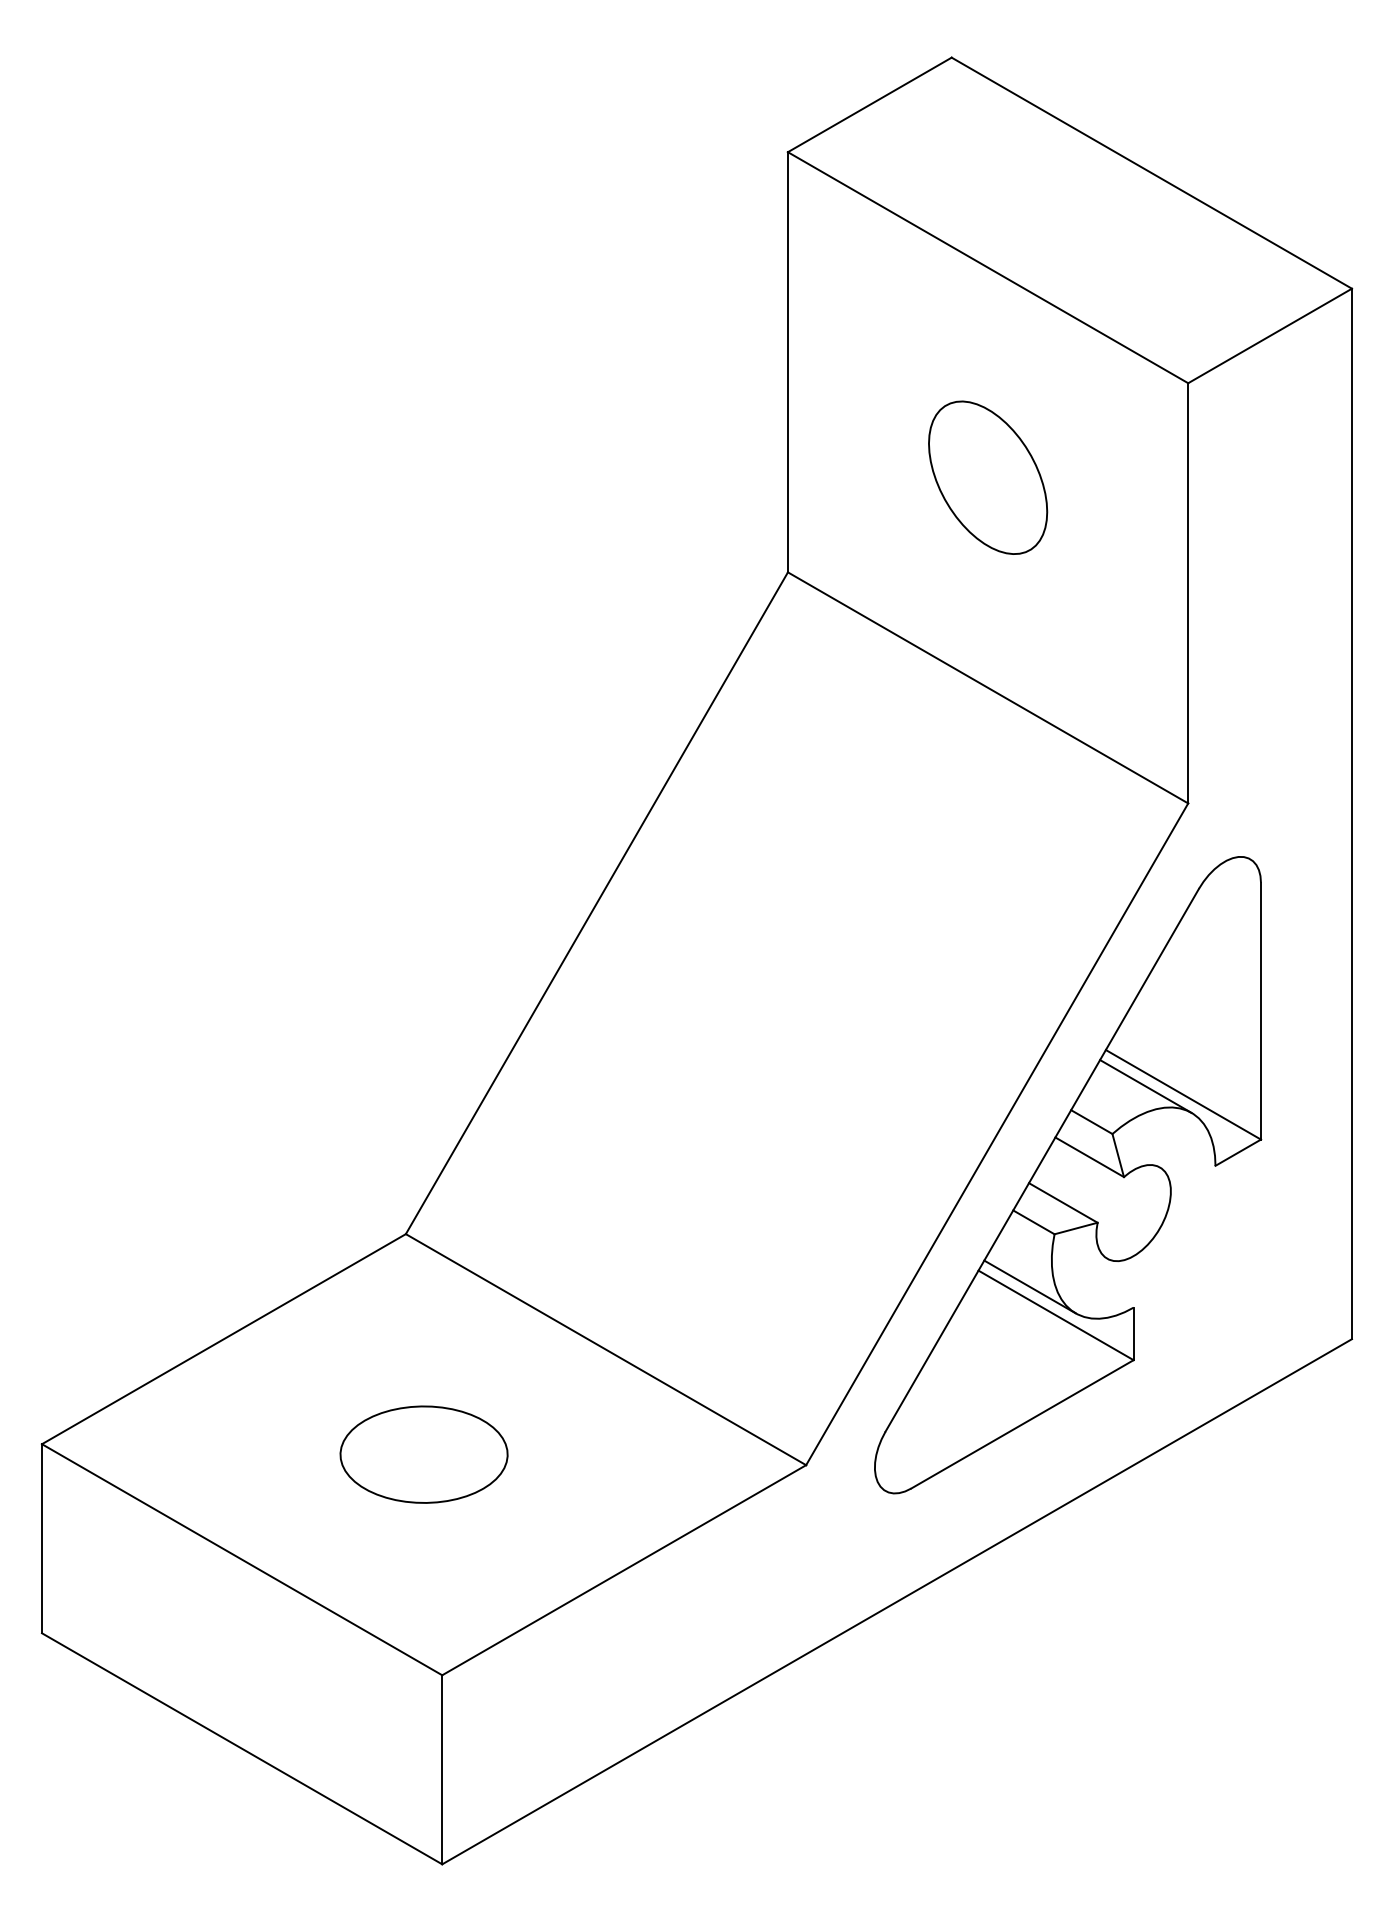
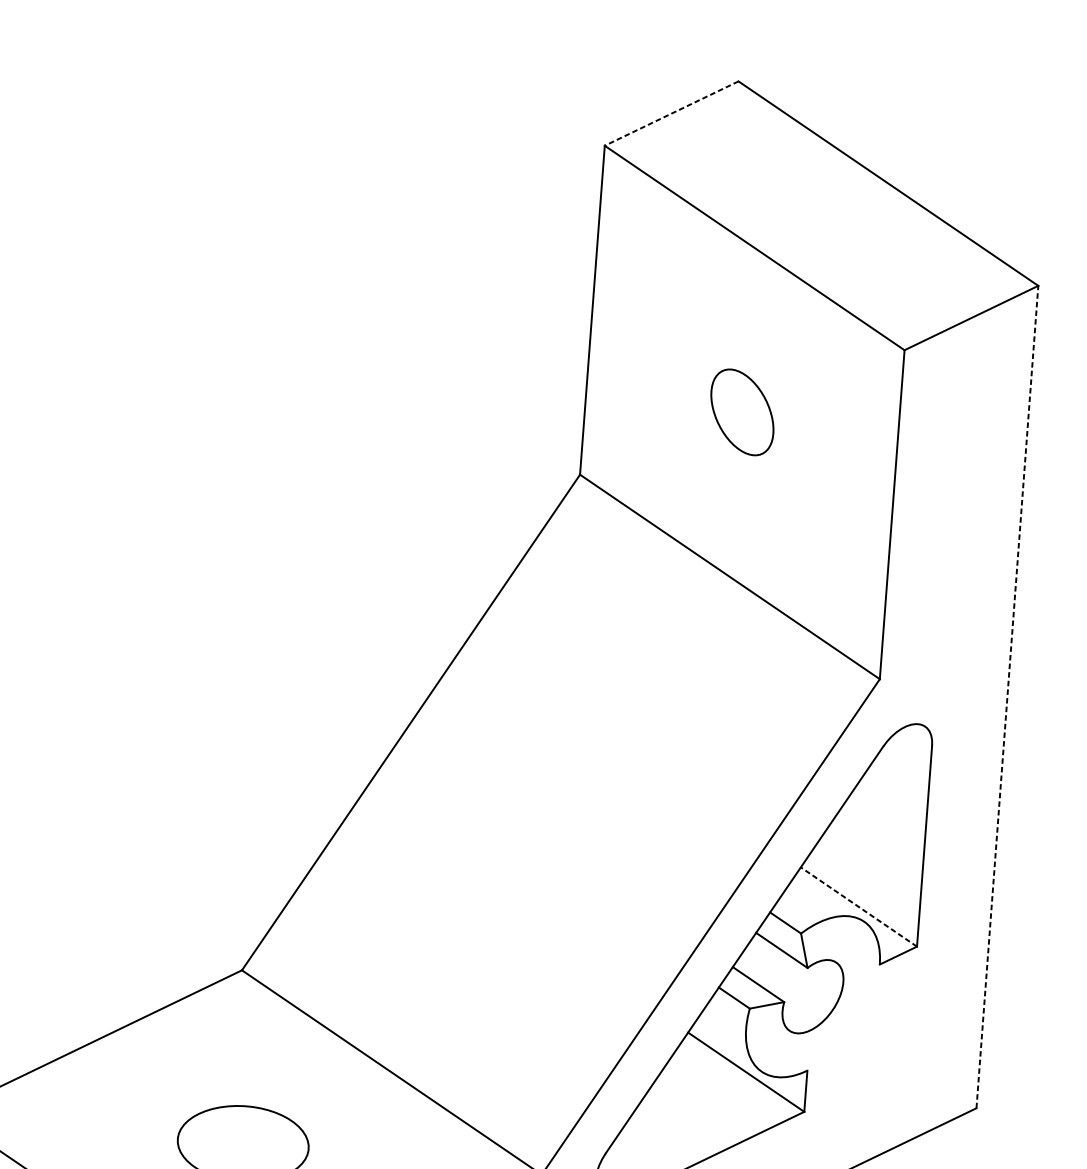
line: (869, 104) -> (671, 113), solid -> dashed
part: (988, 477) -> (742, 412), size x0.7
line: (1351, 813) -> (1007, 696), solid -> dashed
line: (1145, 1086) -> (829, 898), removed
line: (1183, 1094) -> (858, 906), solid -> dashed
line: (1029, 1286) -> (727, 1048), removed

